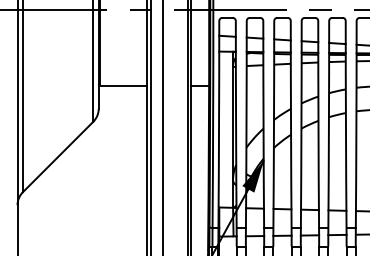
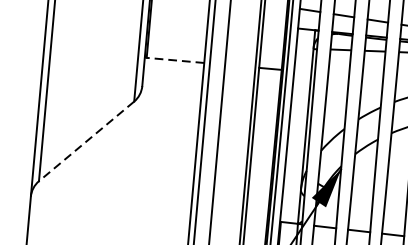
line: (122, 85) -> (174, 59), solid -> dashed
line: (58, 156) -> (87, 140), solid -> dashed

